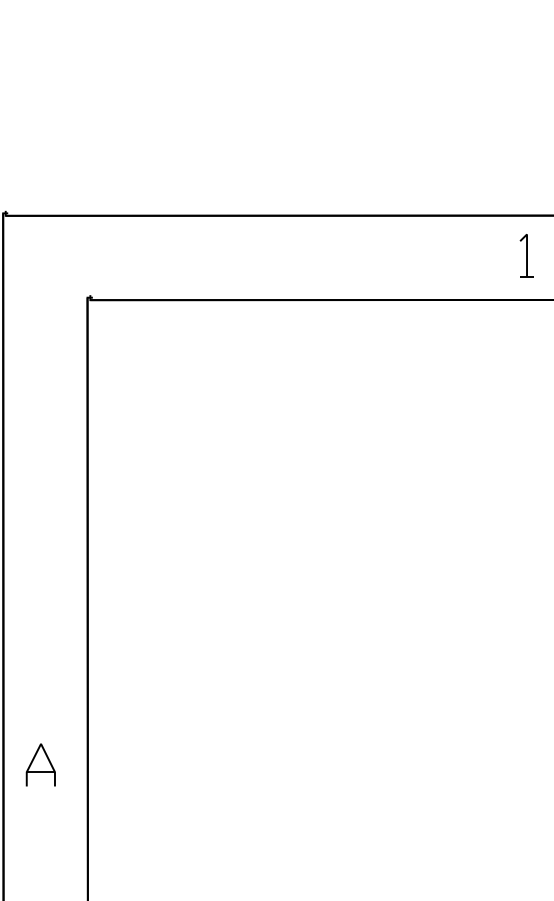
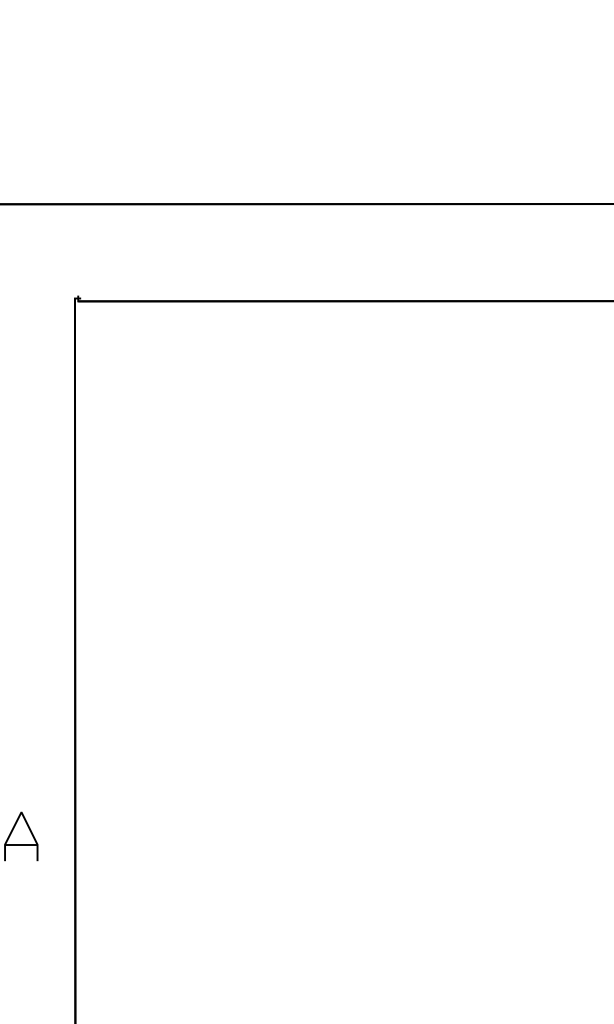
part: (526, 255) -> (580, 249), removed

